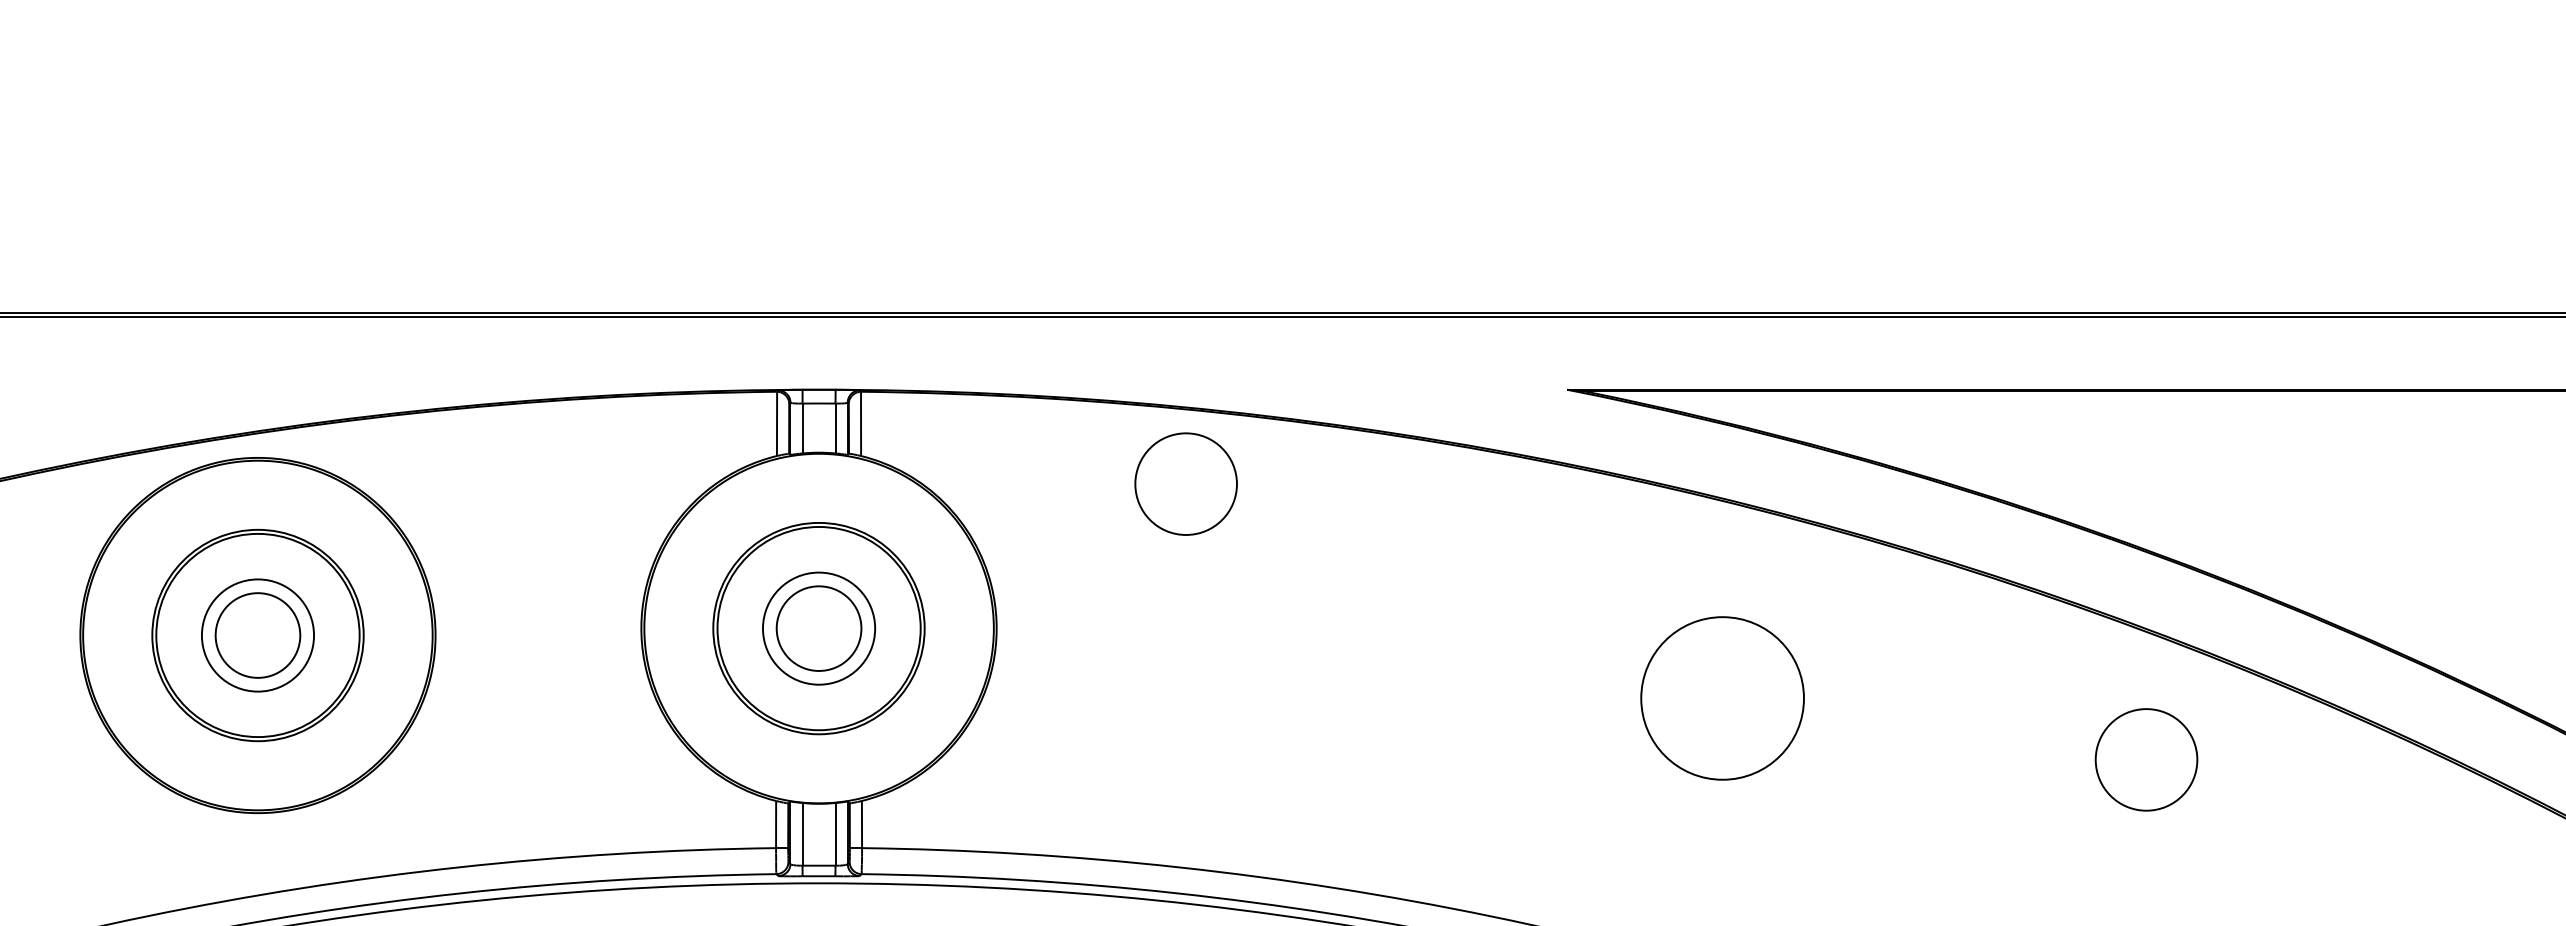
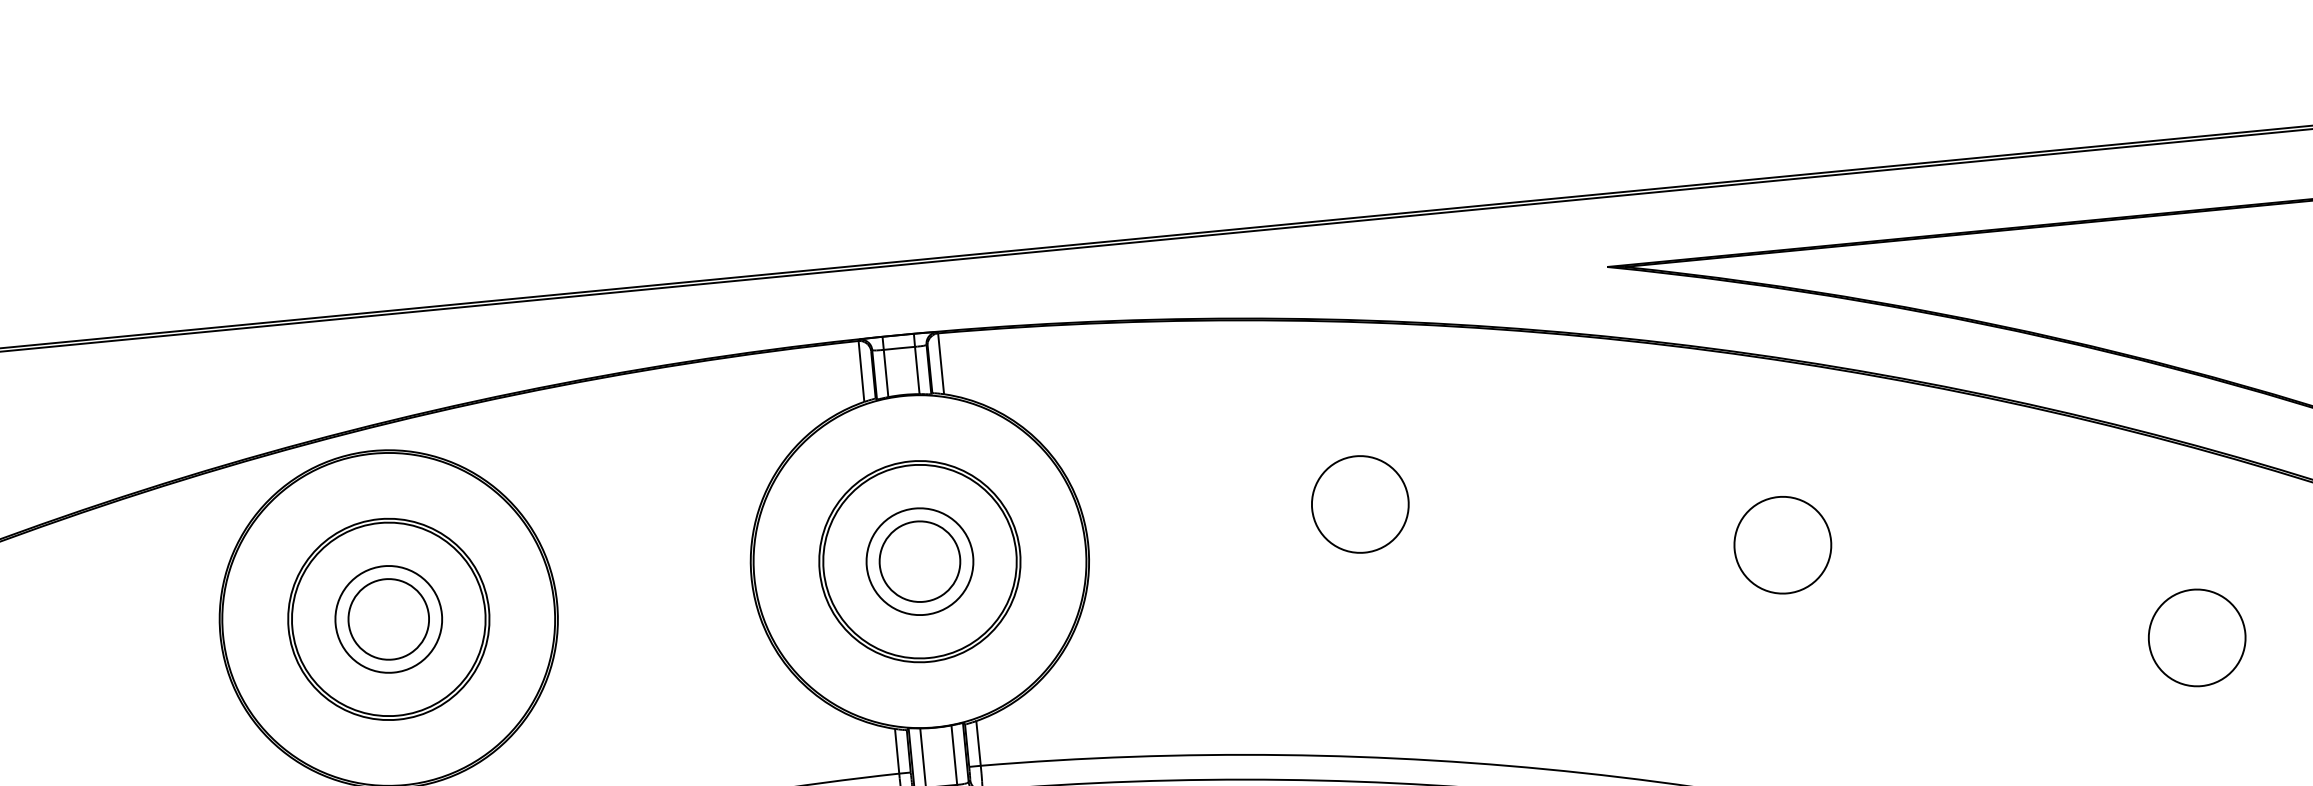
part: (1185, 483) -> (1359, 503), moved
part: (1722, 697) -> (1782, 544), size x0.62
part: (2146, 759) -> (2197, 637), moved

